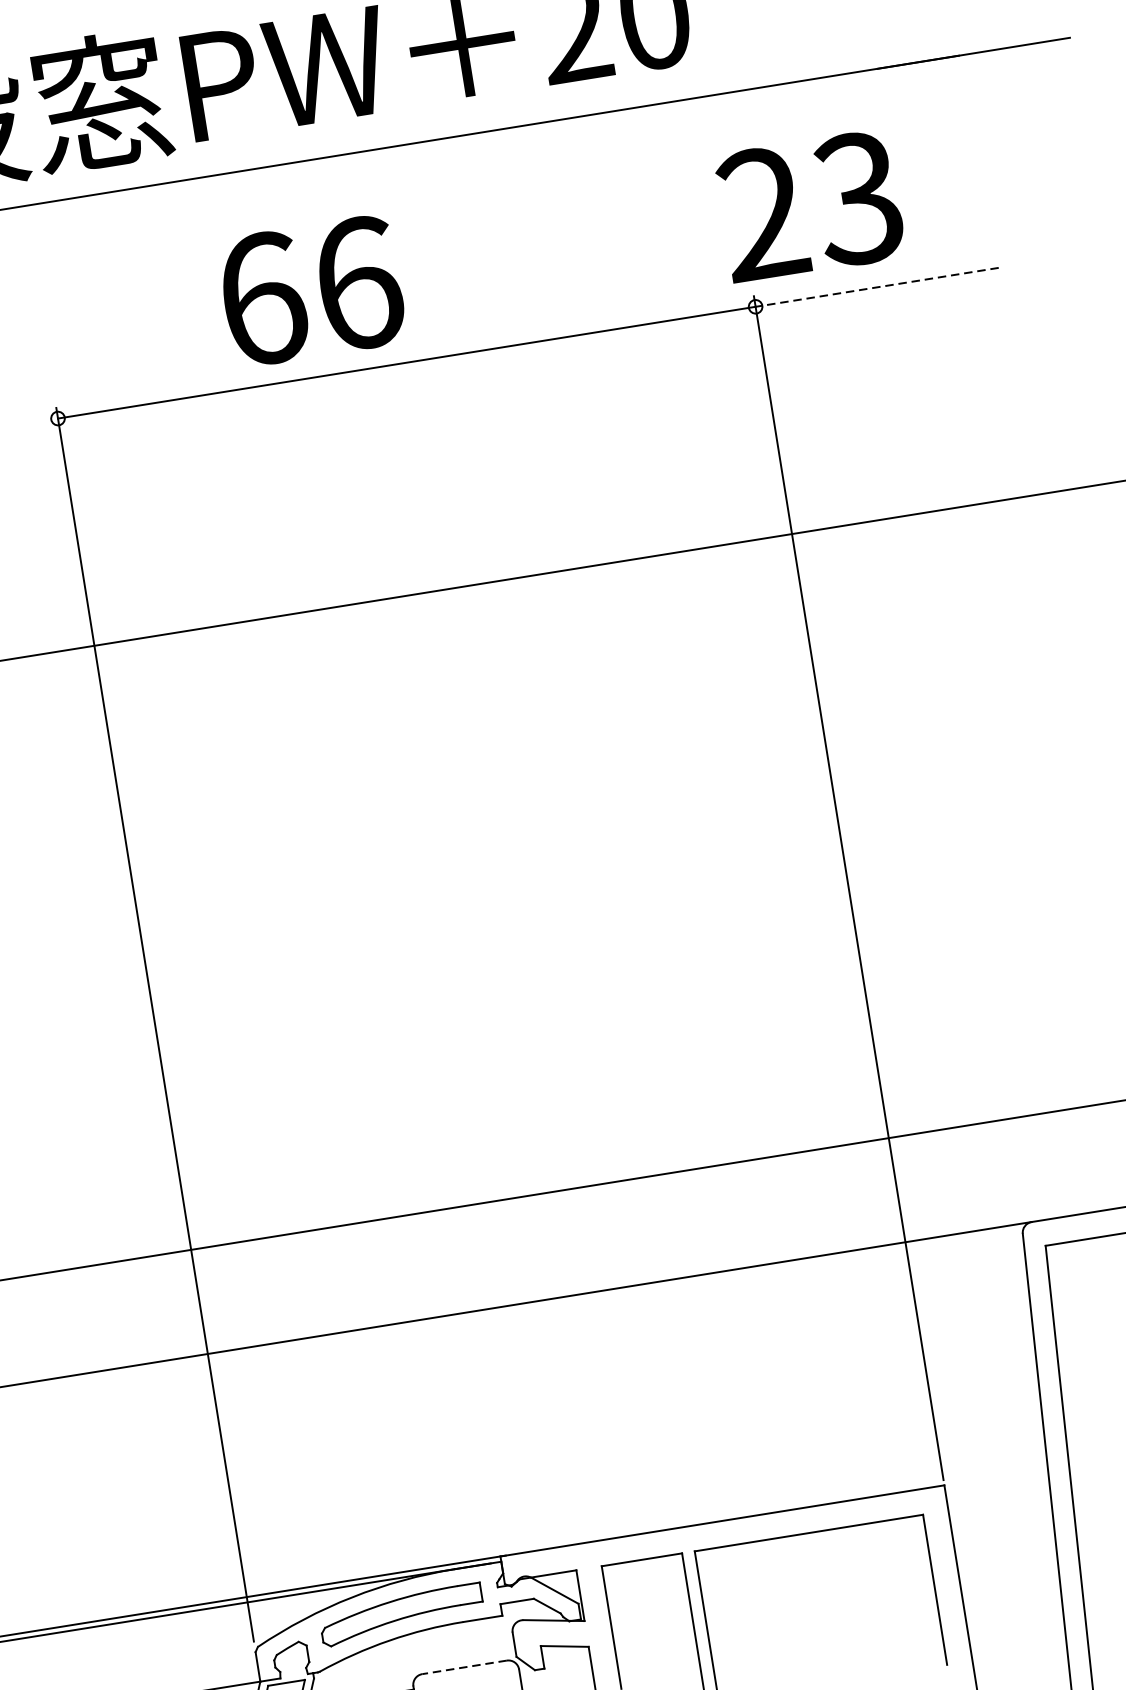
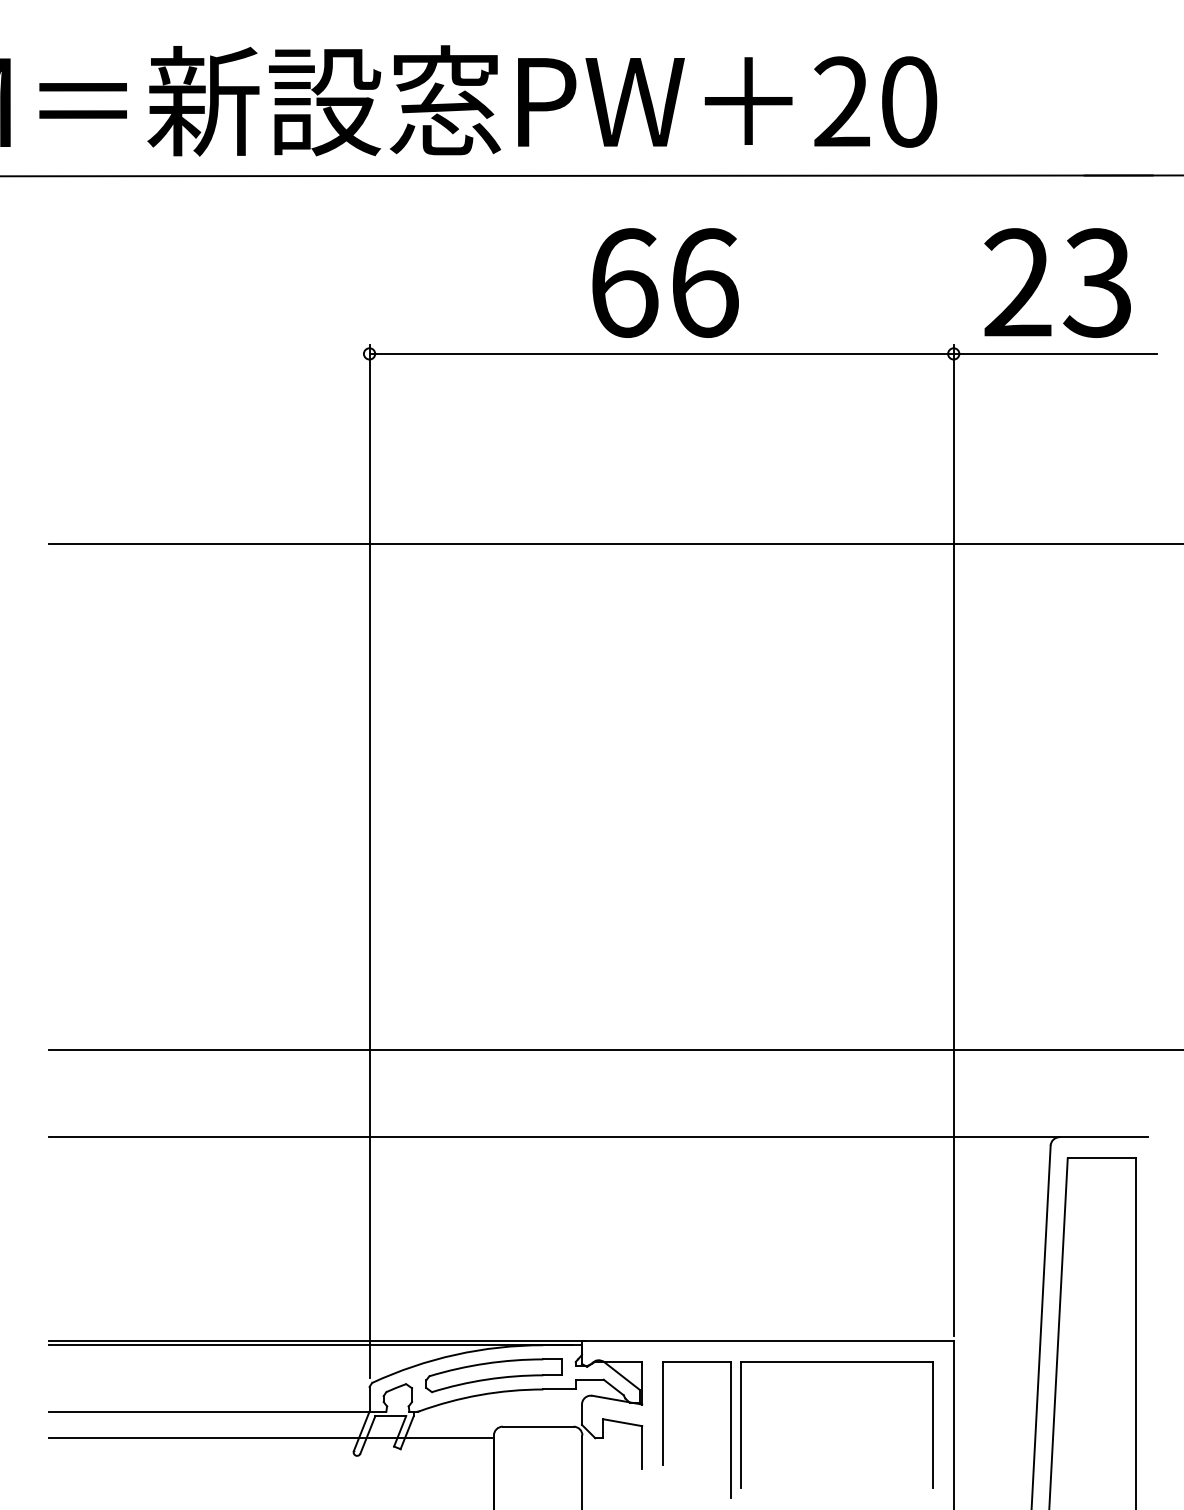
text: (810, 205) -> (1057, 282), moved
line: (877, 286) -> (1055, 353), dashed -> solid
text: (311, 290) -> (665, 282), moved
line: (463, 1667) -> (537, 1426), dashed -> solid

